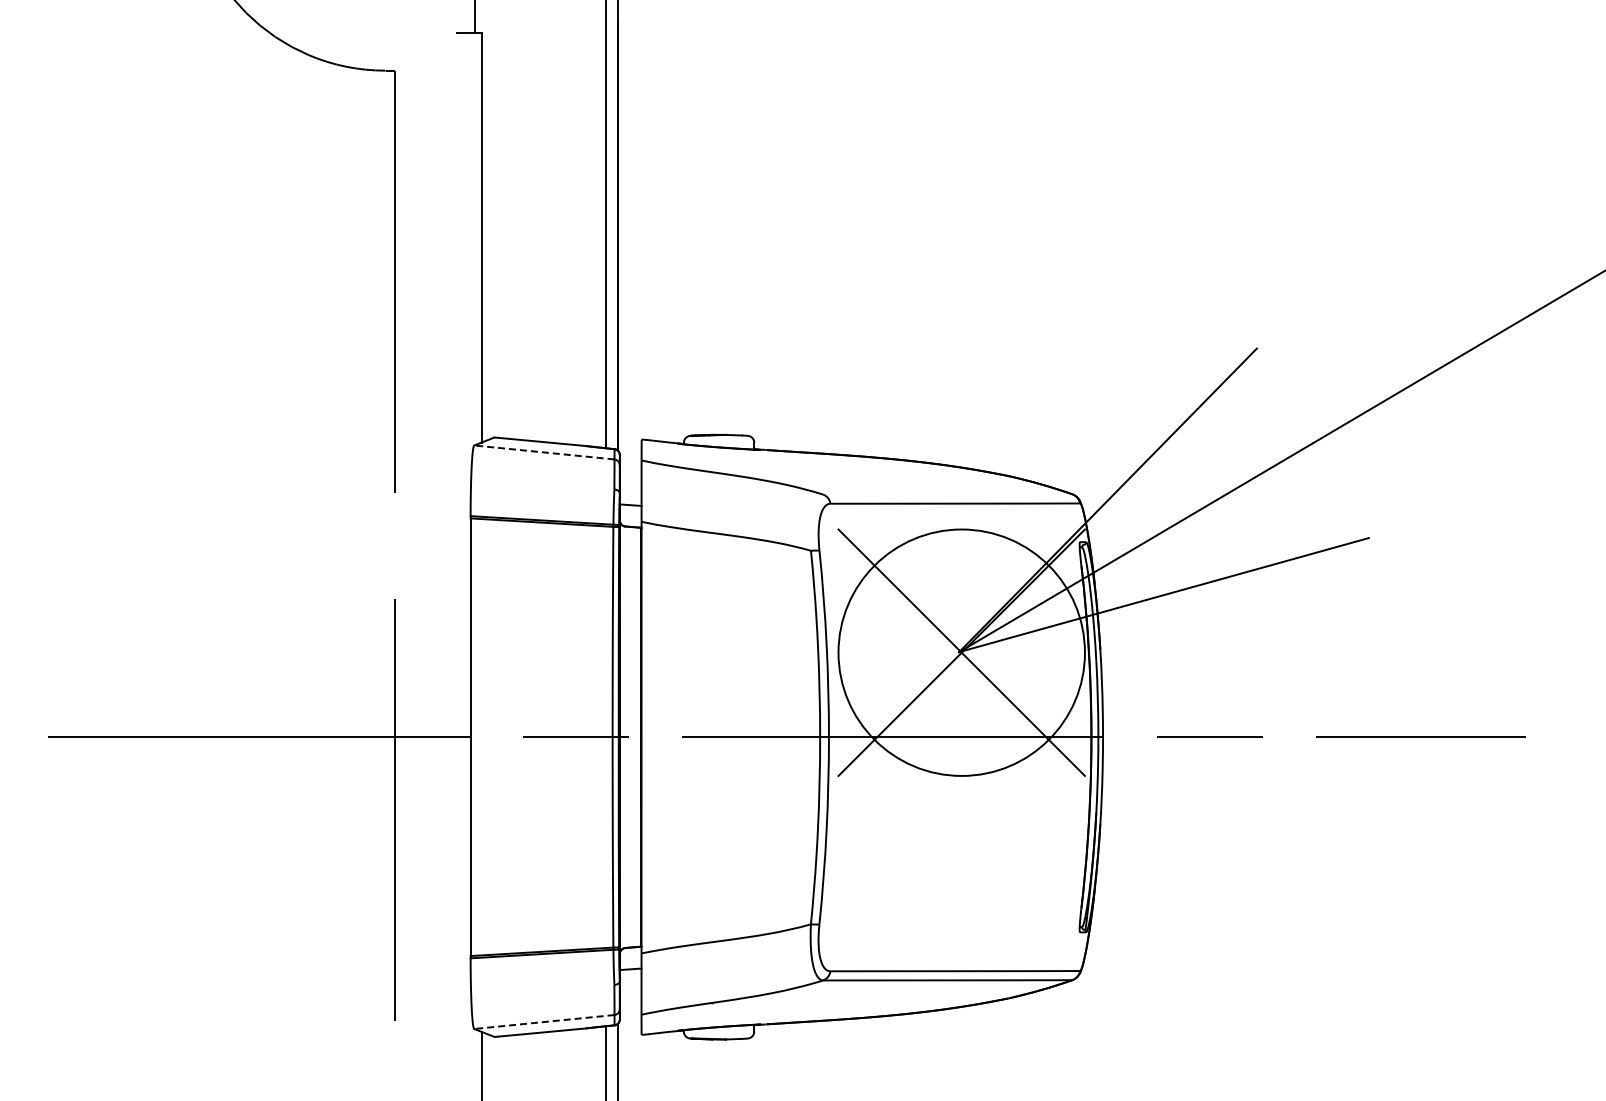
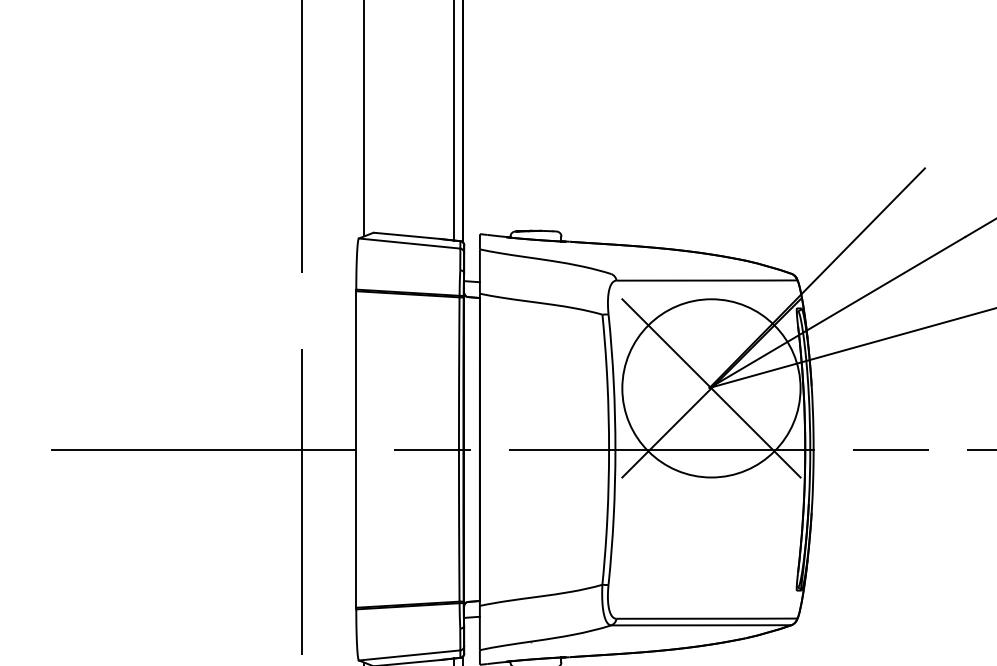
line: (543, 452) -> (408, 243), dashed -> solid
line: (543, 1022) -> (408, 655), dashed -> solid

